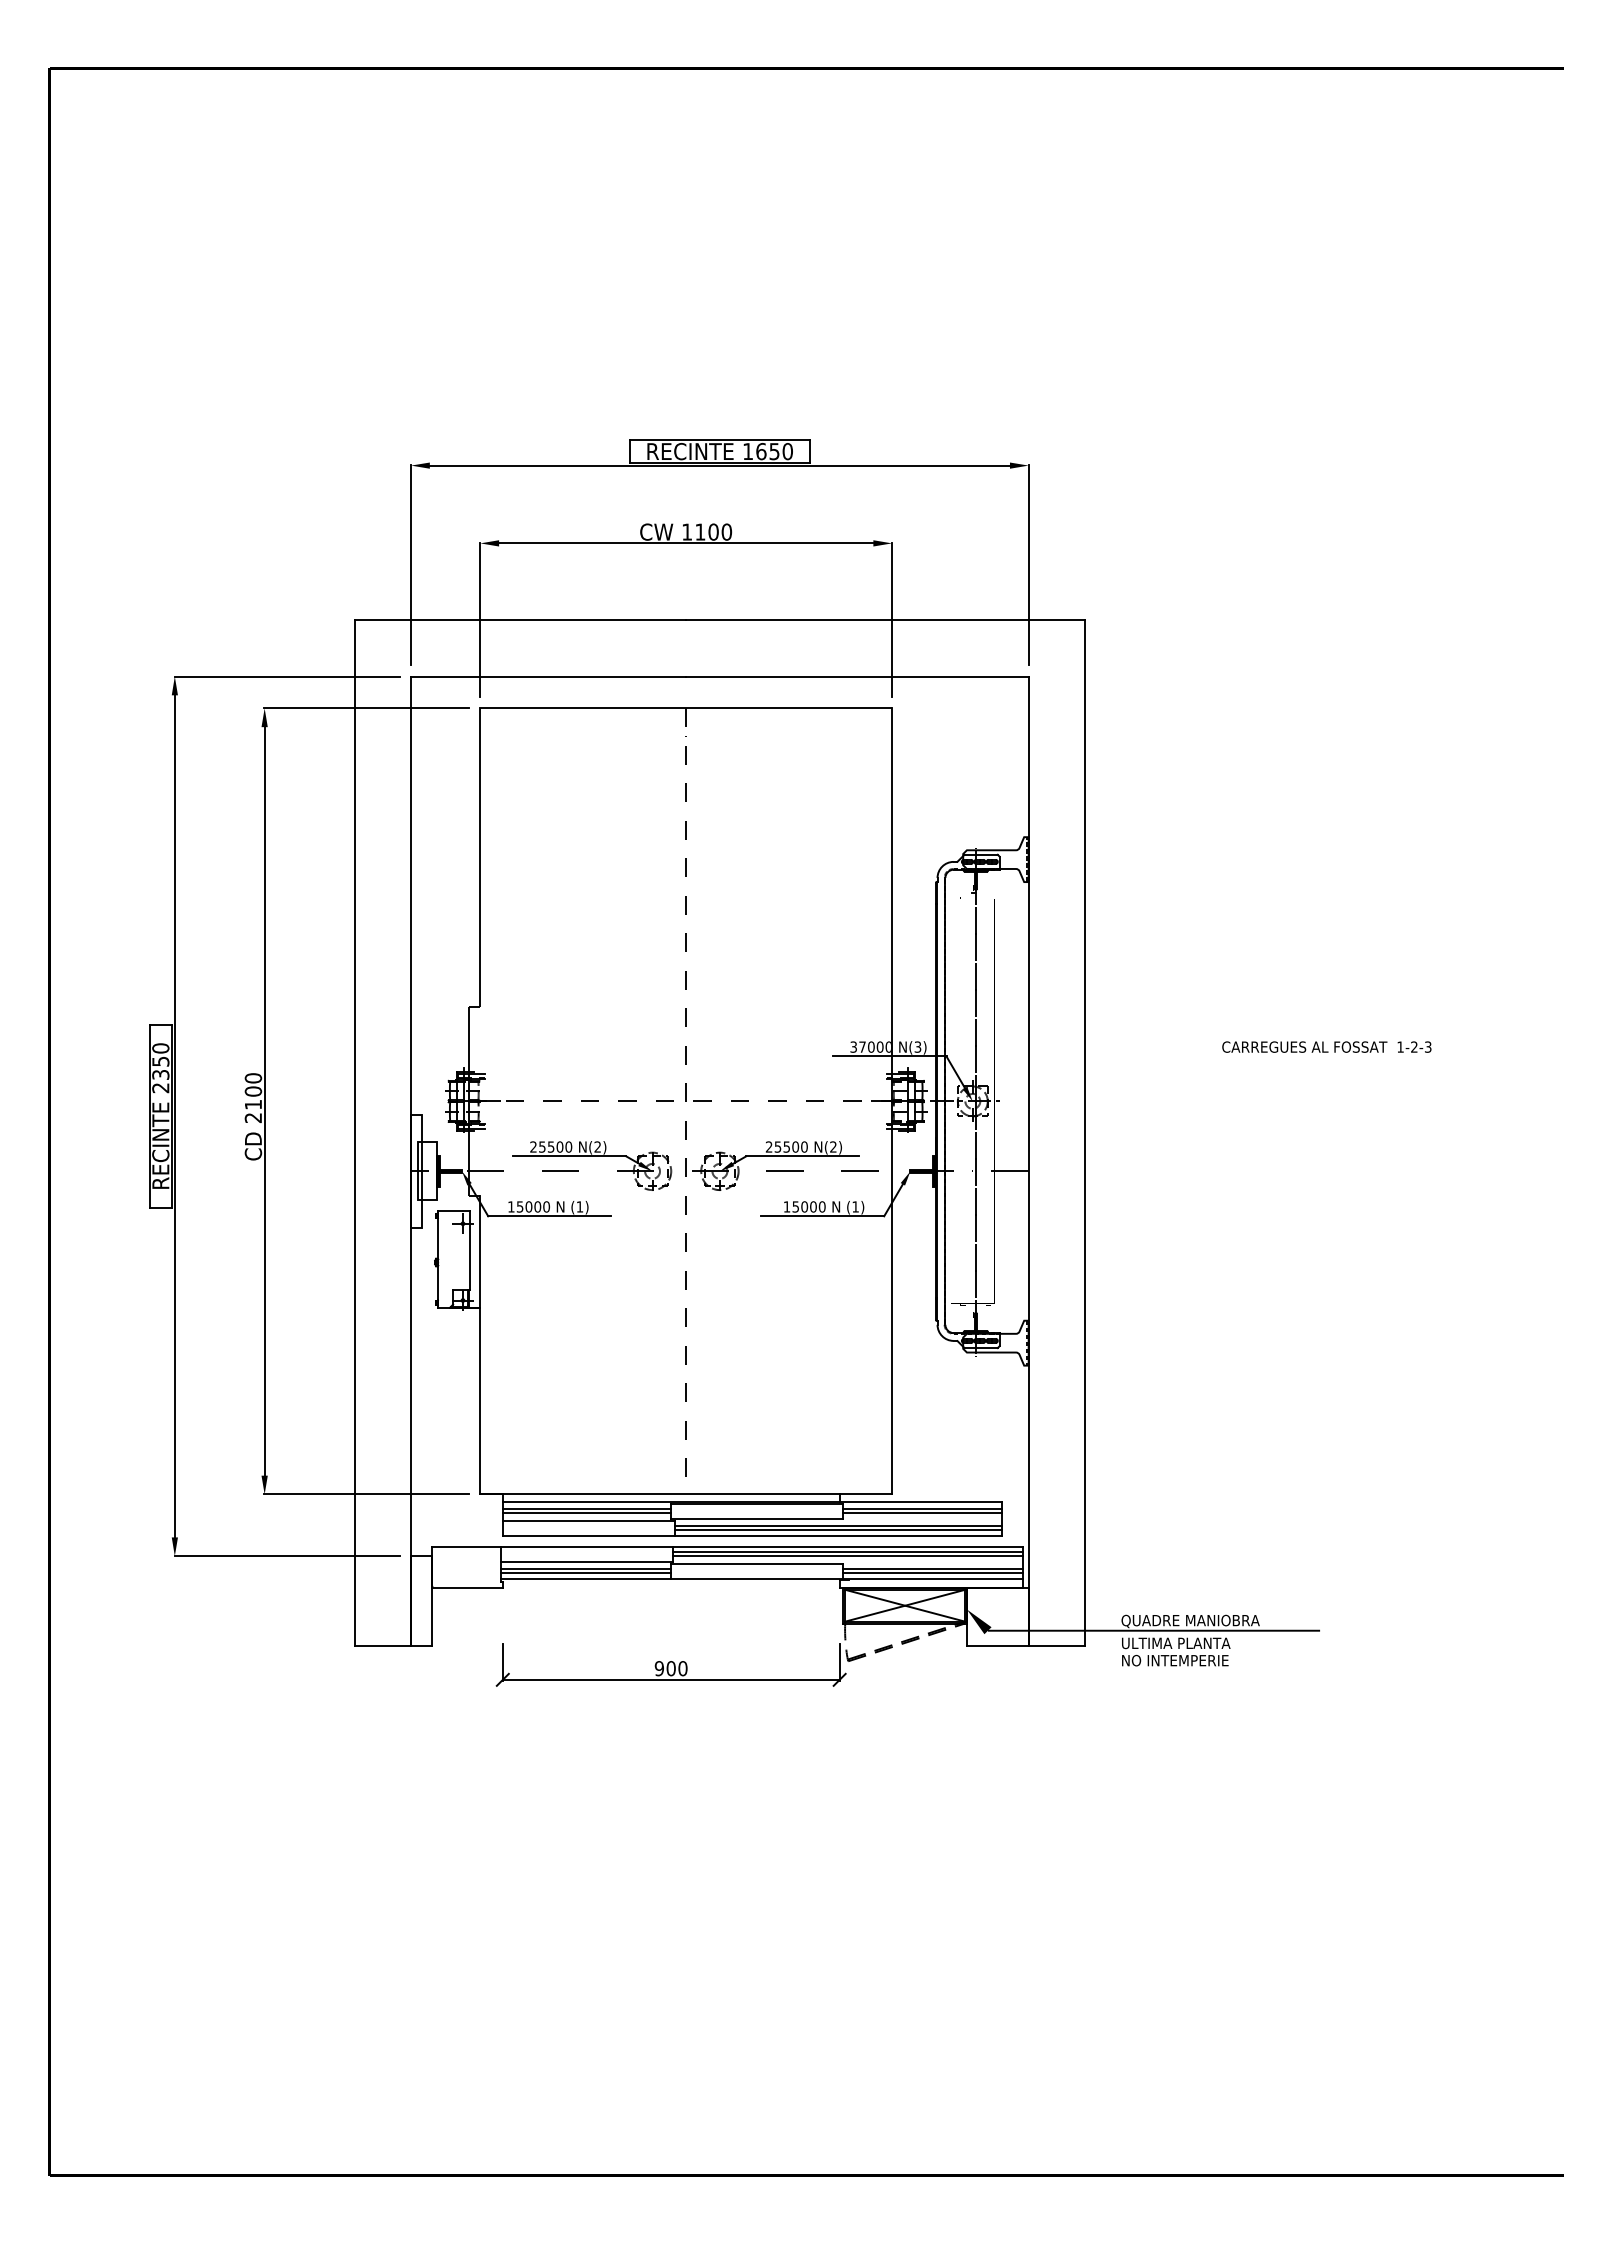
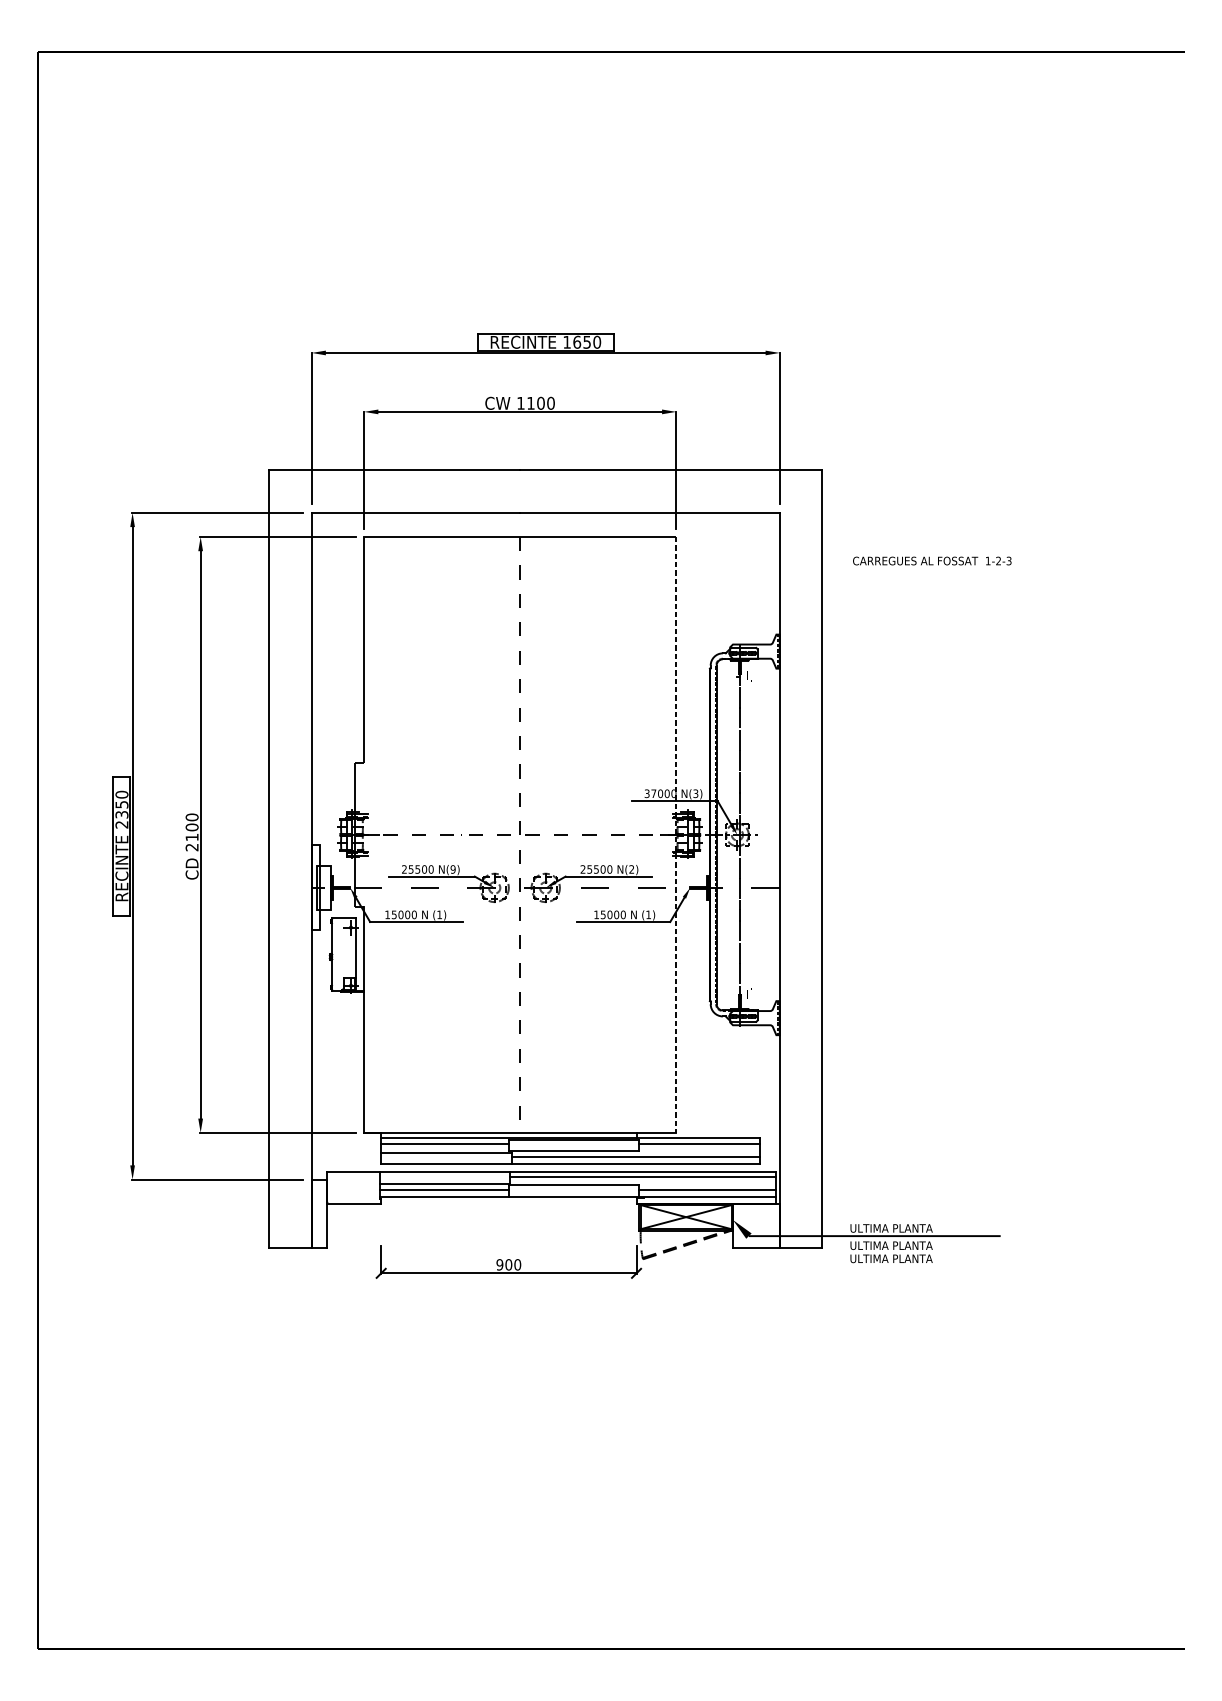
text: (1326, 1046) -> (932, 560), moved
line: (892, 1101) -> (676, 834), solid -> dashed
text: (597, 1146) -> (452, 869), N(2) -> N(9)
line: (586, 1513) -> (444, 1147), removed
line: (922, 1513) -> (699, 1147), removed
line: (838, 1529) -> (635, 1159), removed
line: (848, 1556) -> (643, 1179), removed
line: (585, 1572) -> (443, 1191), removed
line: (933, 1572) -> (707, 1191), removed
text: (1190, 1621) -> (902, 1229), QUADRE MANIOBRA -> ULTIMA PLANTA
text: (1175, 1660) -> (891, 1258), NO INTEMPERIE -> ULTIMA PLANTA

